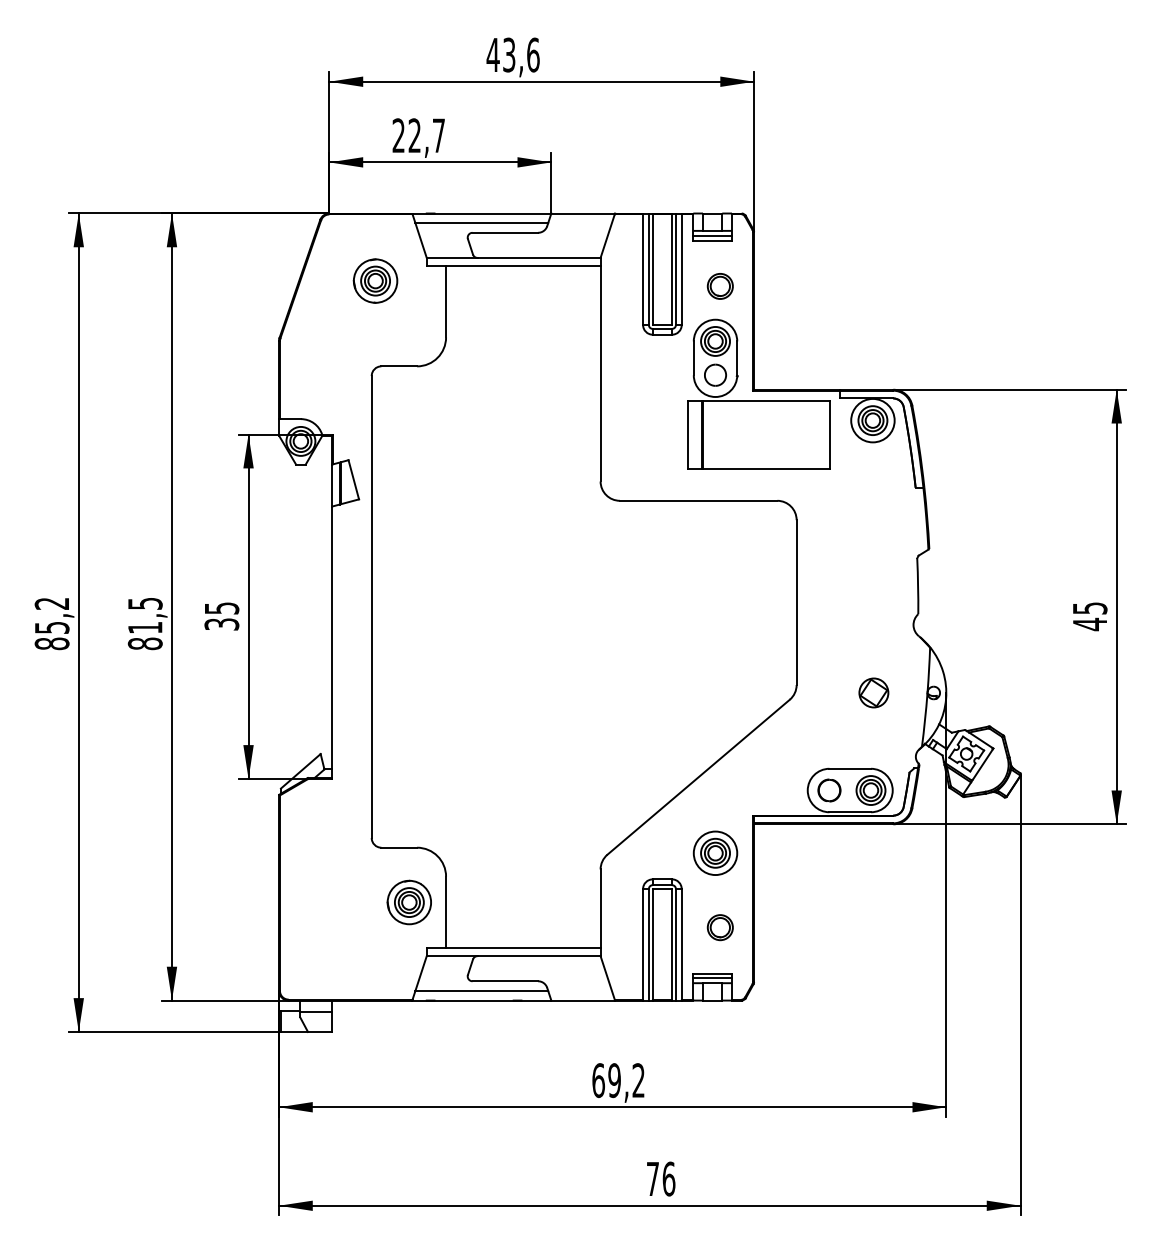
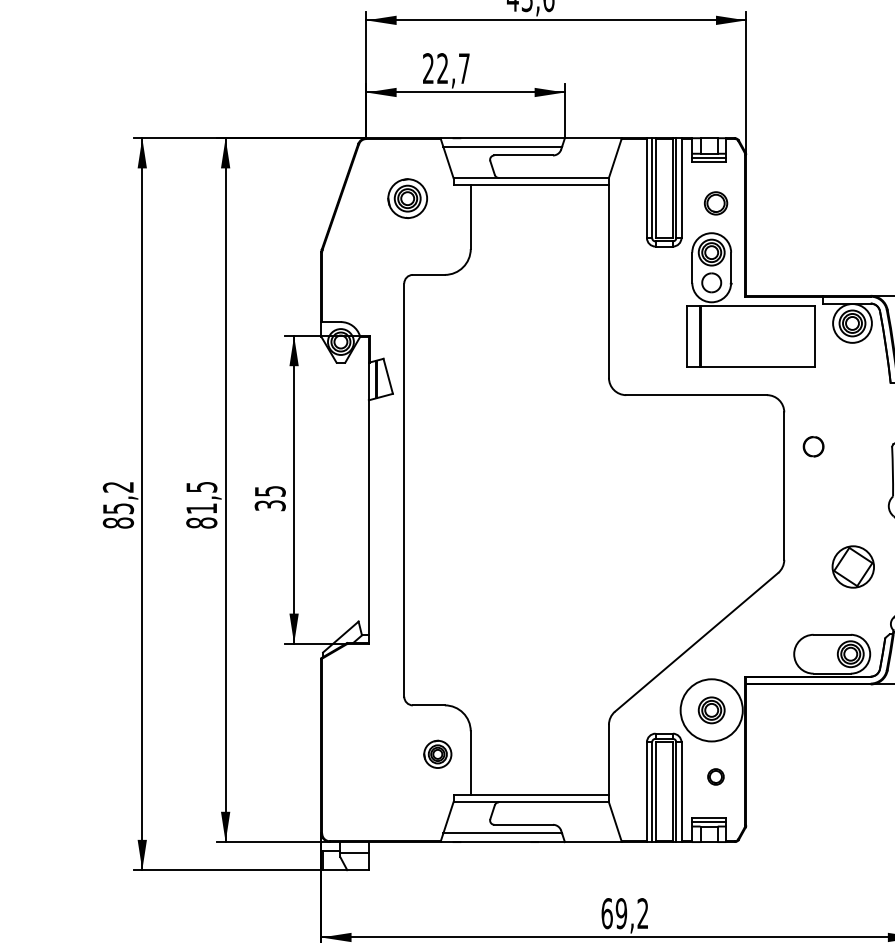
part: (873, 692) -> (853, 566), size x1.6
part: (829, 790) -> (813, 446), moved
circle: (715, 853) -> (711, 710), size x1.6
part: (408, 902) -> (437, 754), size x0.7
part: (719, 927) -> (715, 776), size x0.7

